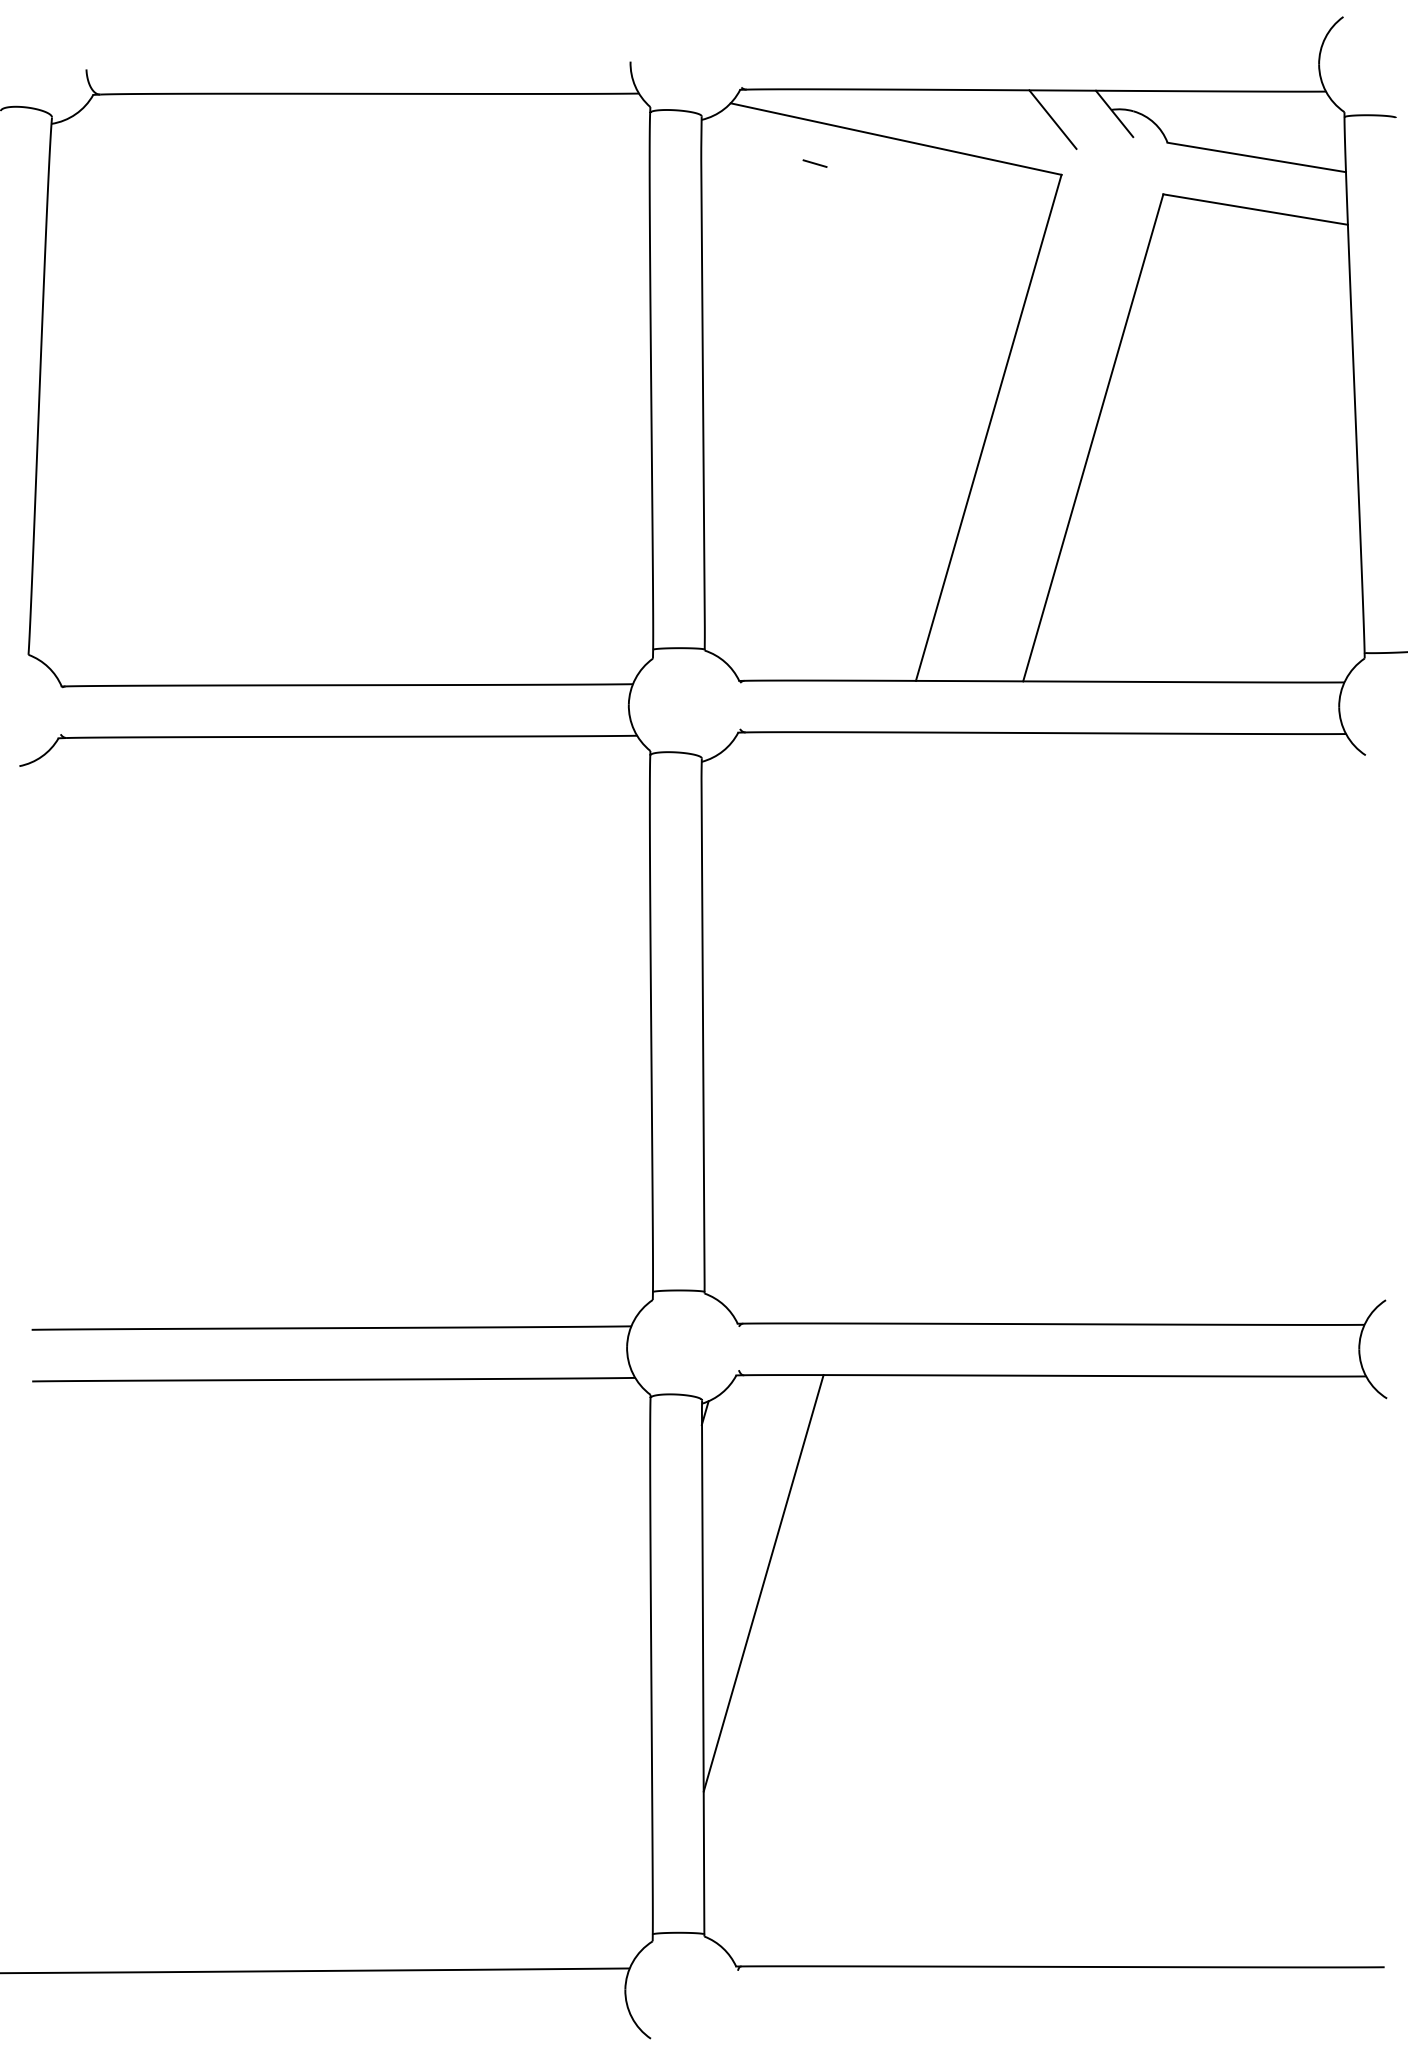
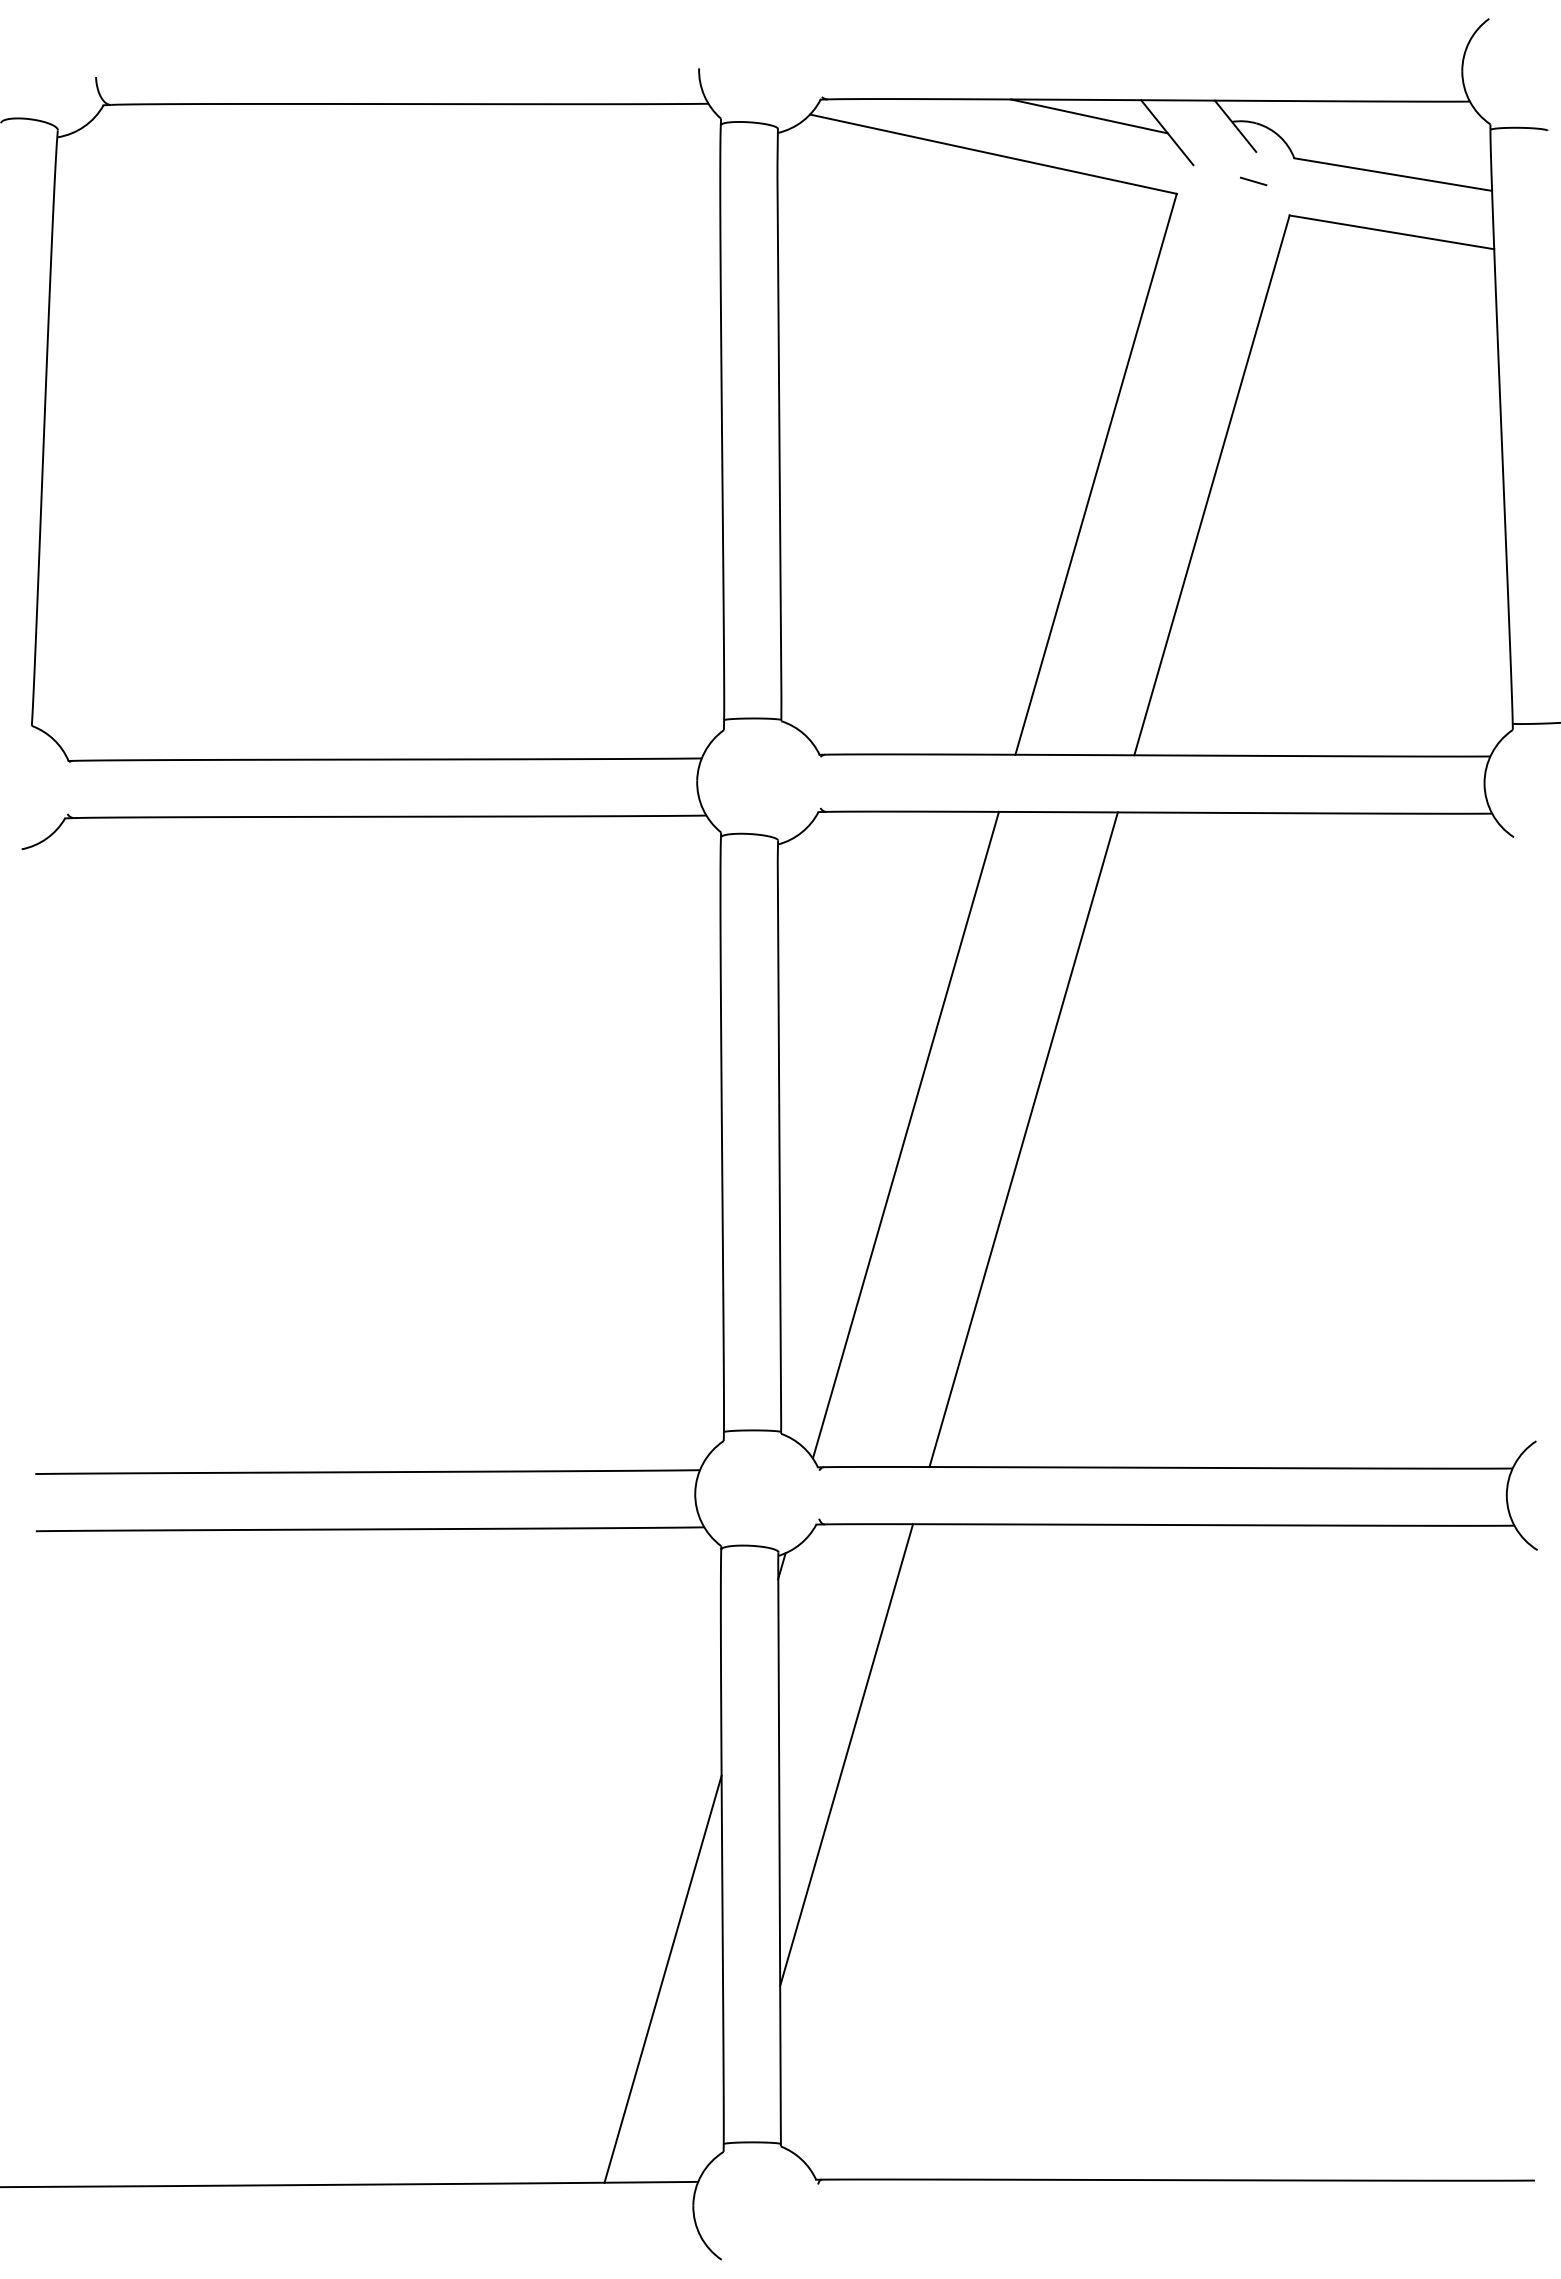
line: (981, 105) -> (1088, 116), added
line: (814, 163) -> (1253, 181), moved
line: (816, 1023) -> (905, 1134), added
line: (923, 1028) -> (1023, 1139), added
line: (597, 1784) -> (662, 1978), added

